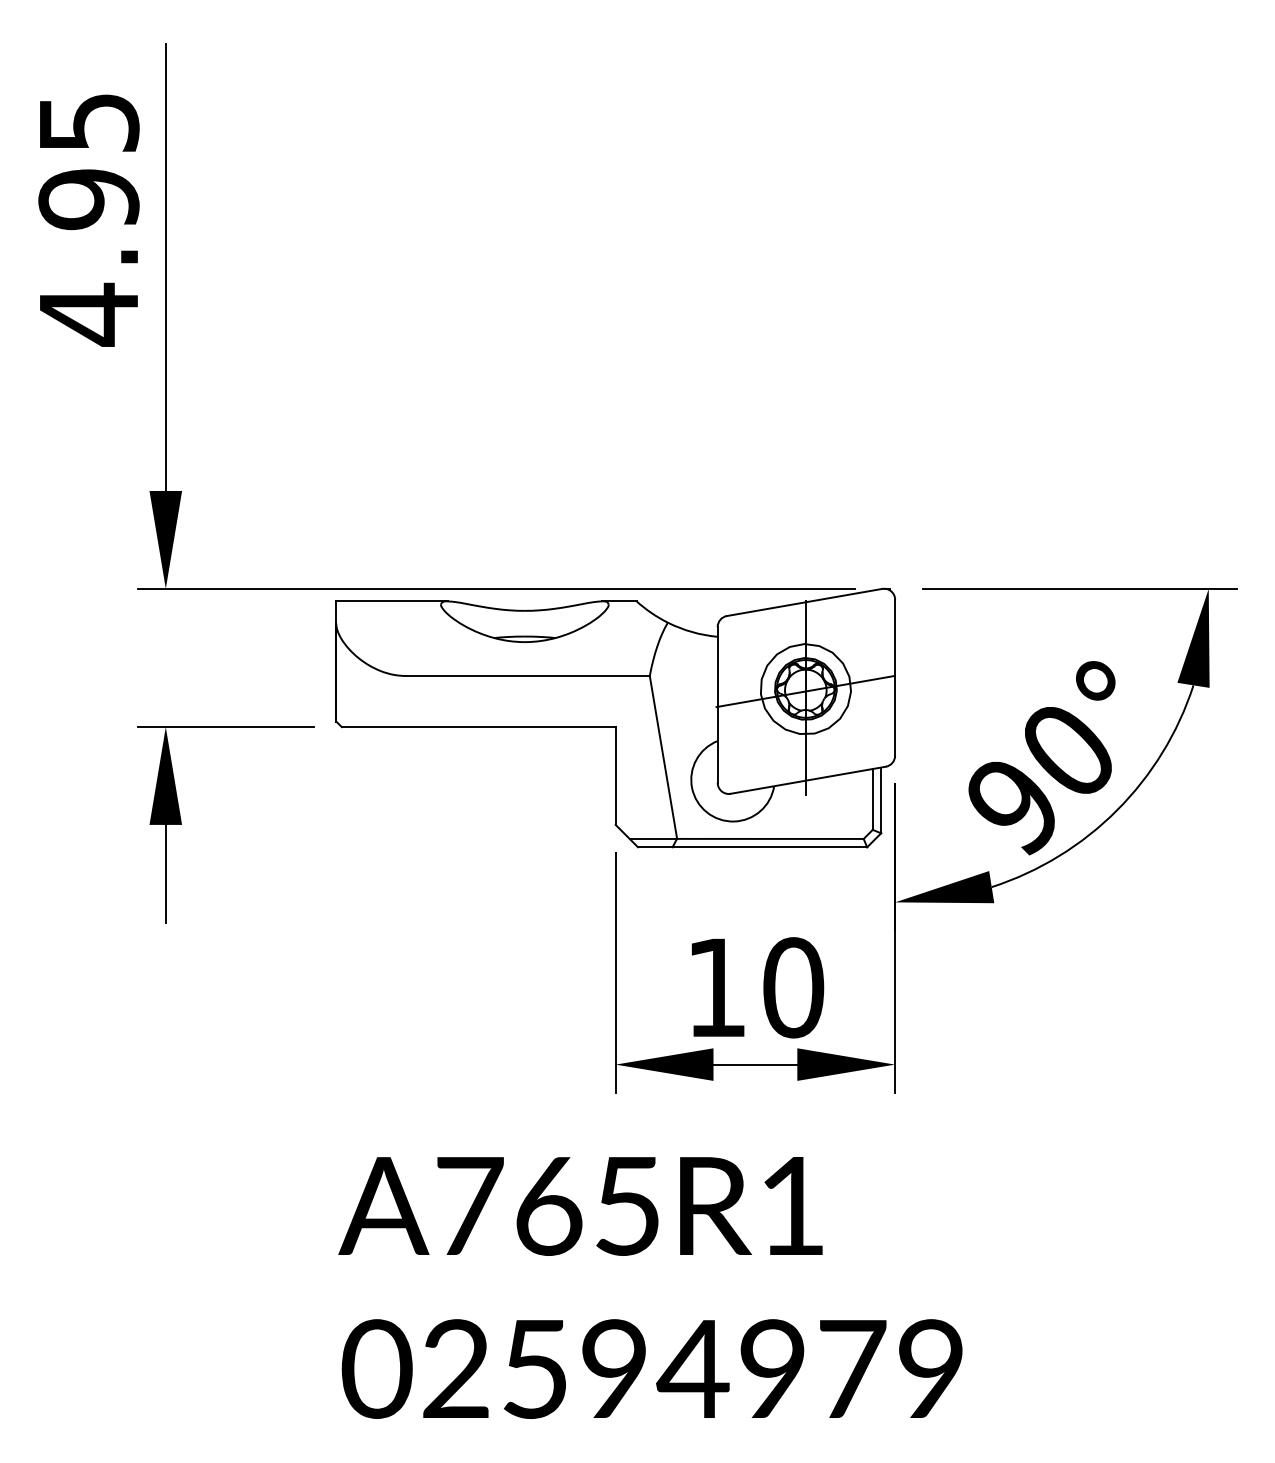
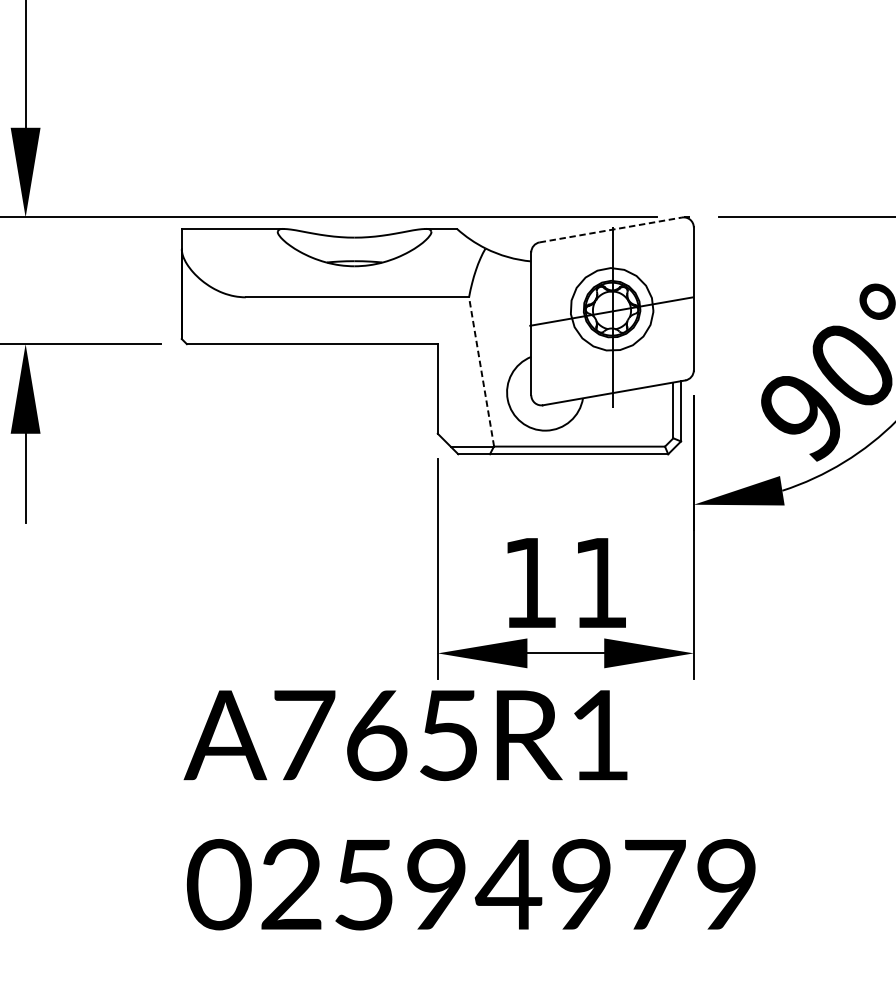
line: (804, 602) -> (610, 229), solid -> dashed
line: (663, 757) -> (481, 371), solid -> dashed
text: (793, 987) -> (600, 582), 10 -> 11
text: (650, 1287) -> (469, 809), moved

